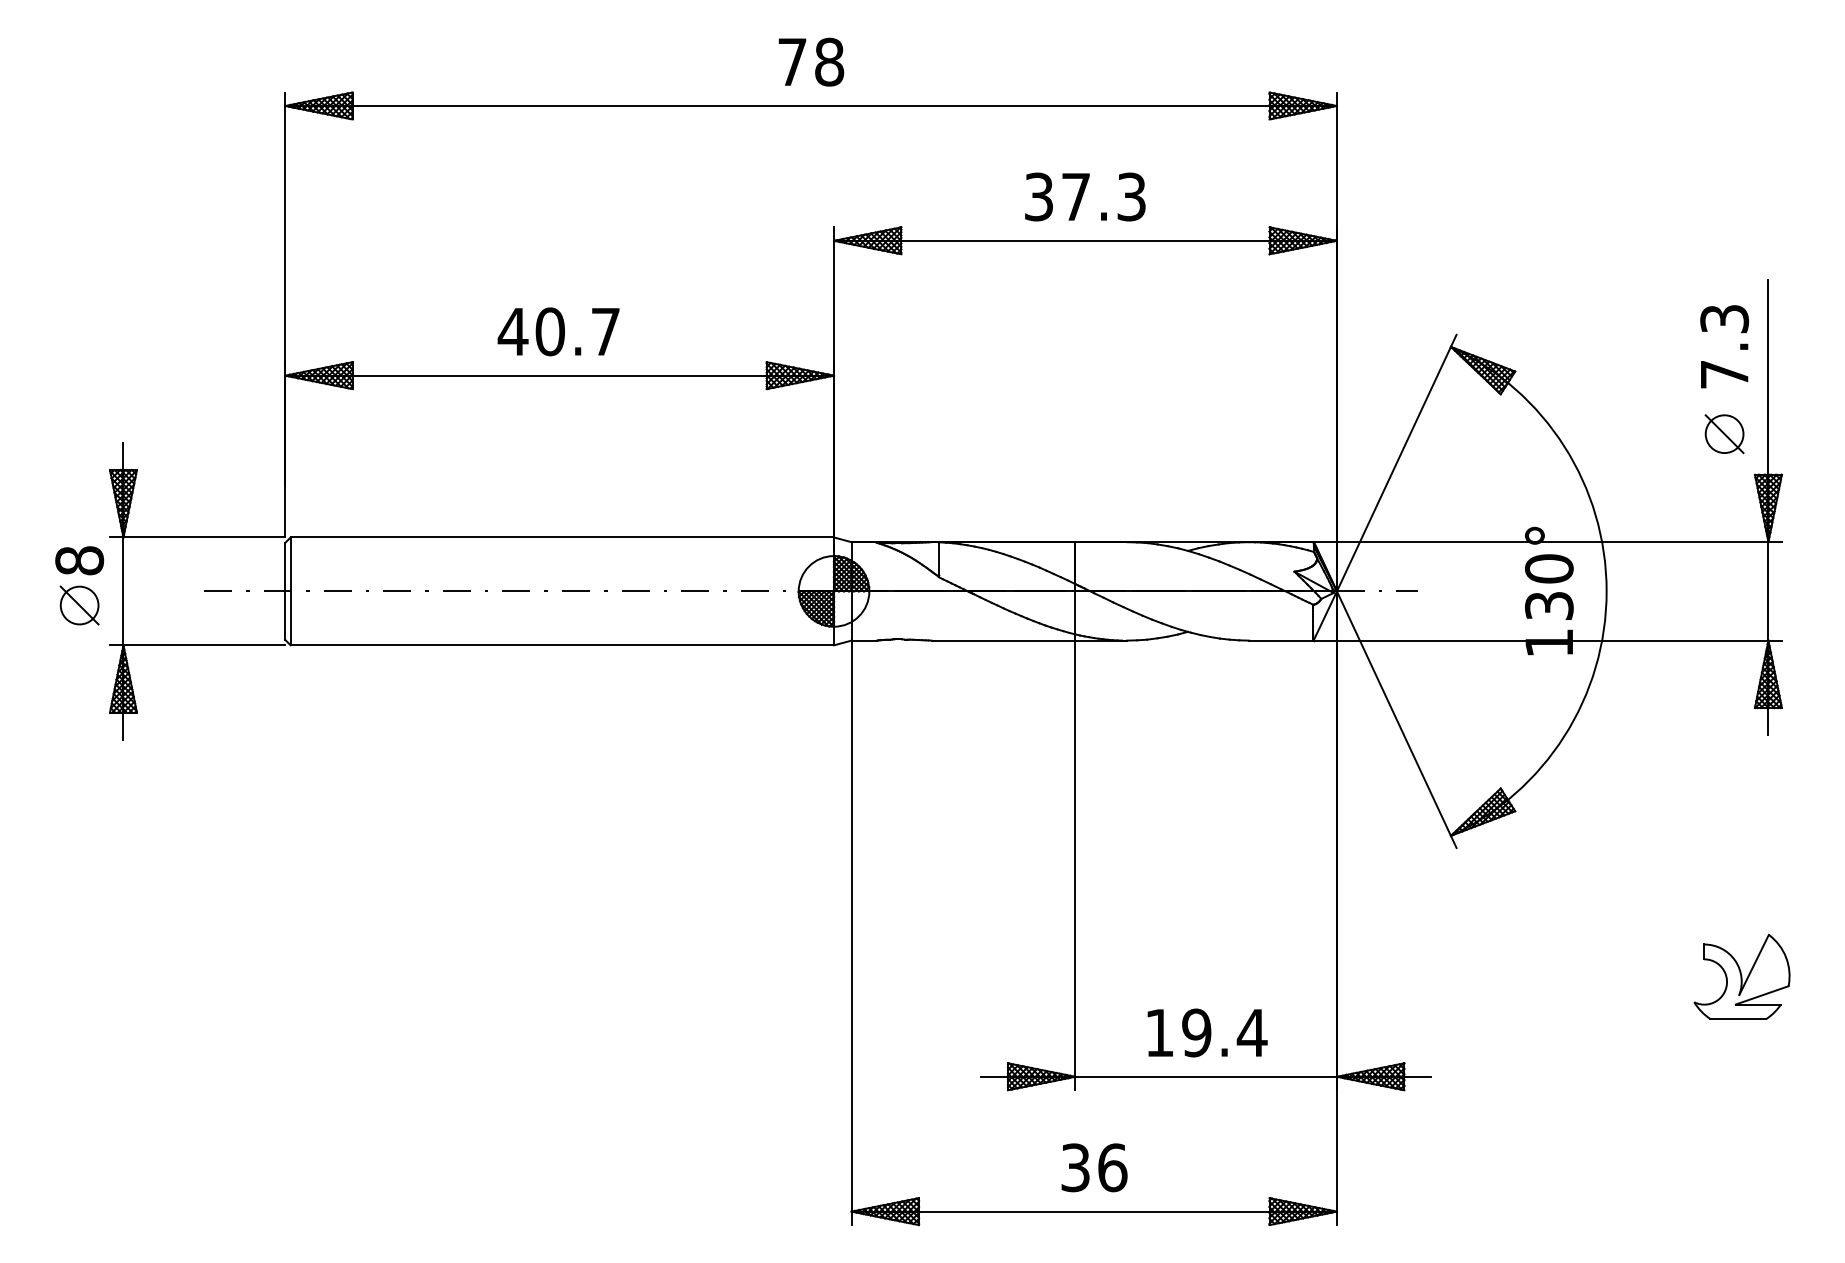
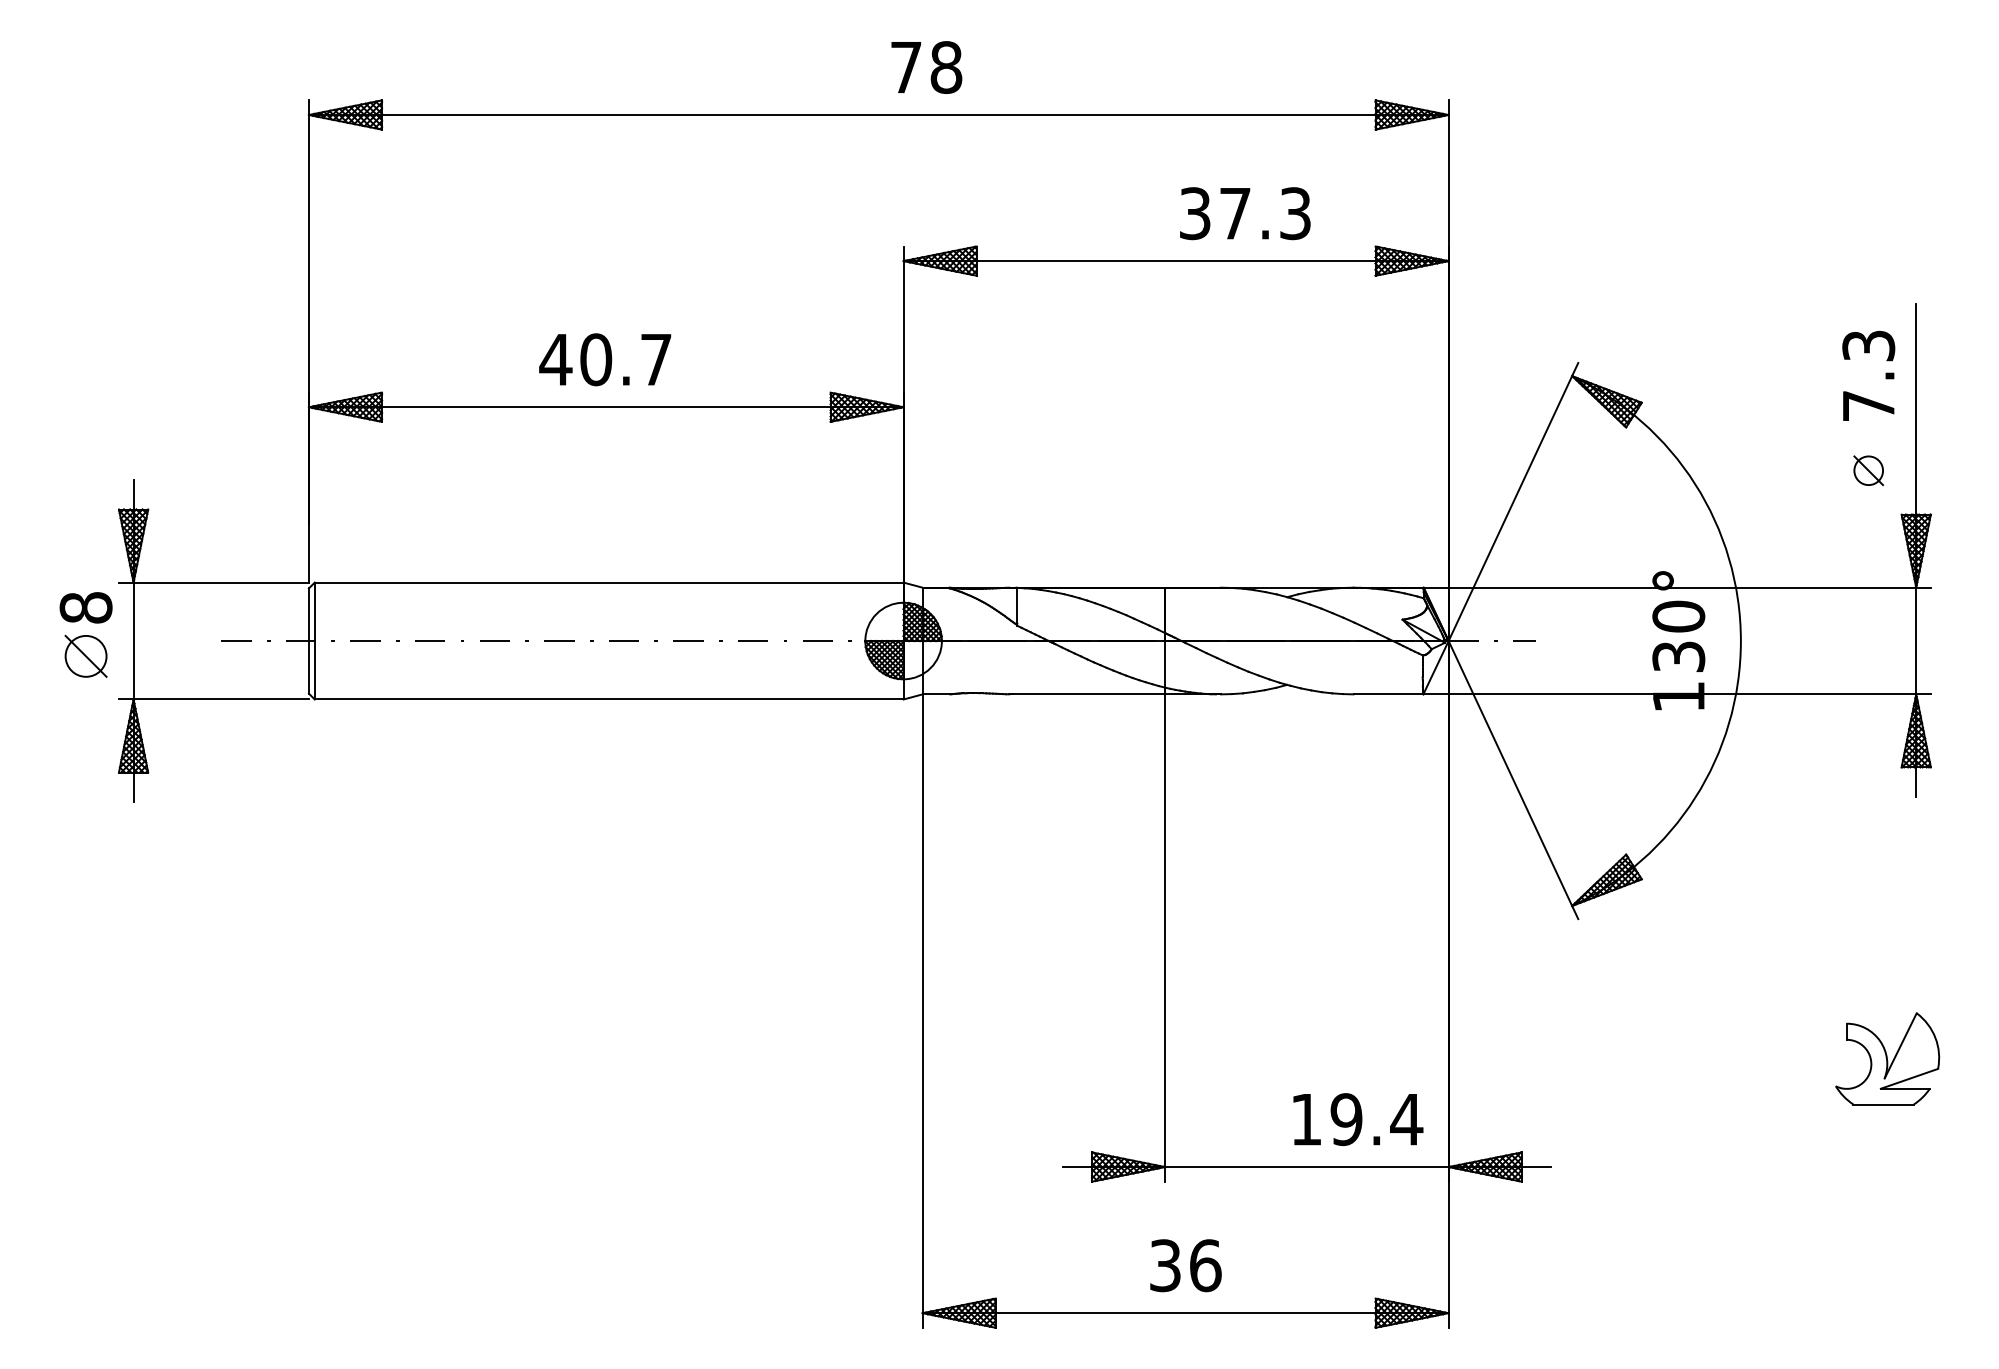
text: (811, 61) -> (926, 66), moved
text: (1085, 196) -> (1245, 213), moved
part: (1724, 434) -> (1868, 471), size x0.7
text: (1207, 1032) -> (1358, 1119), moved

